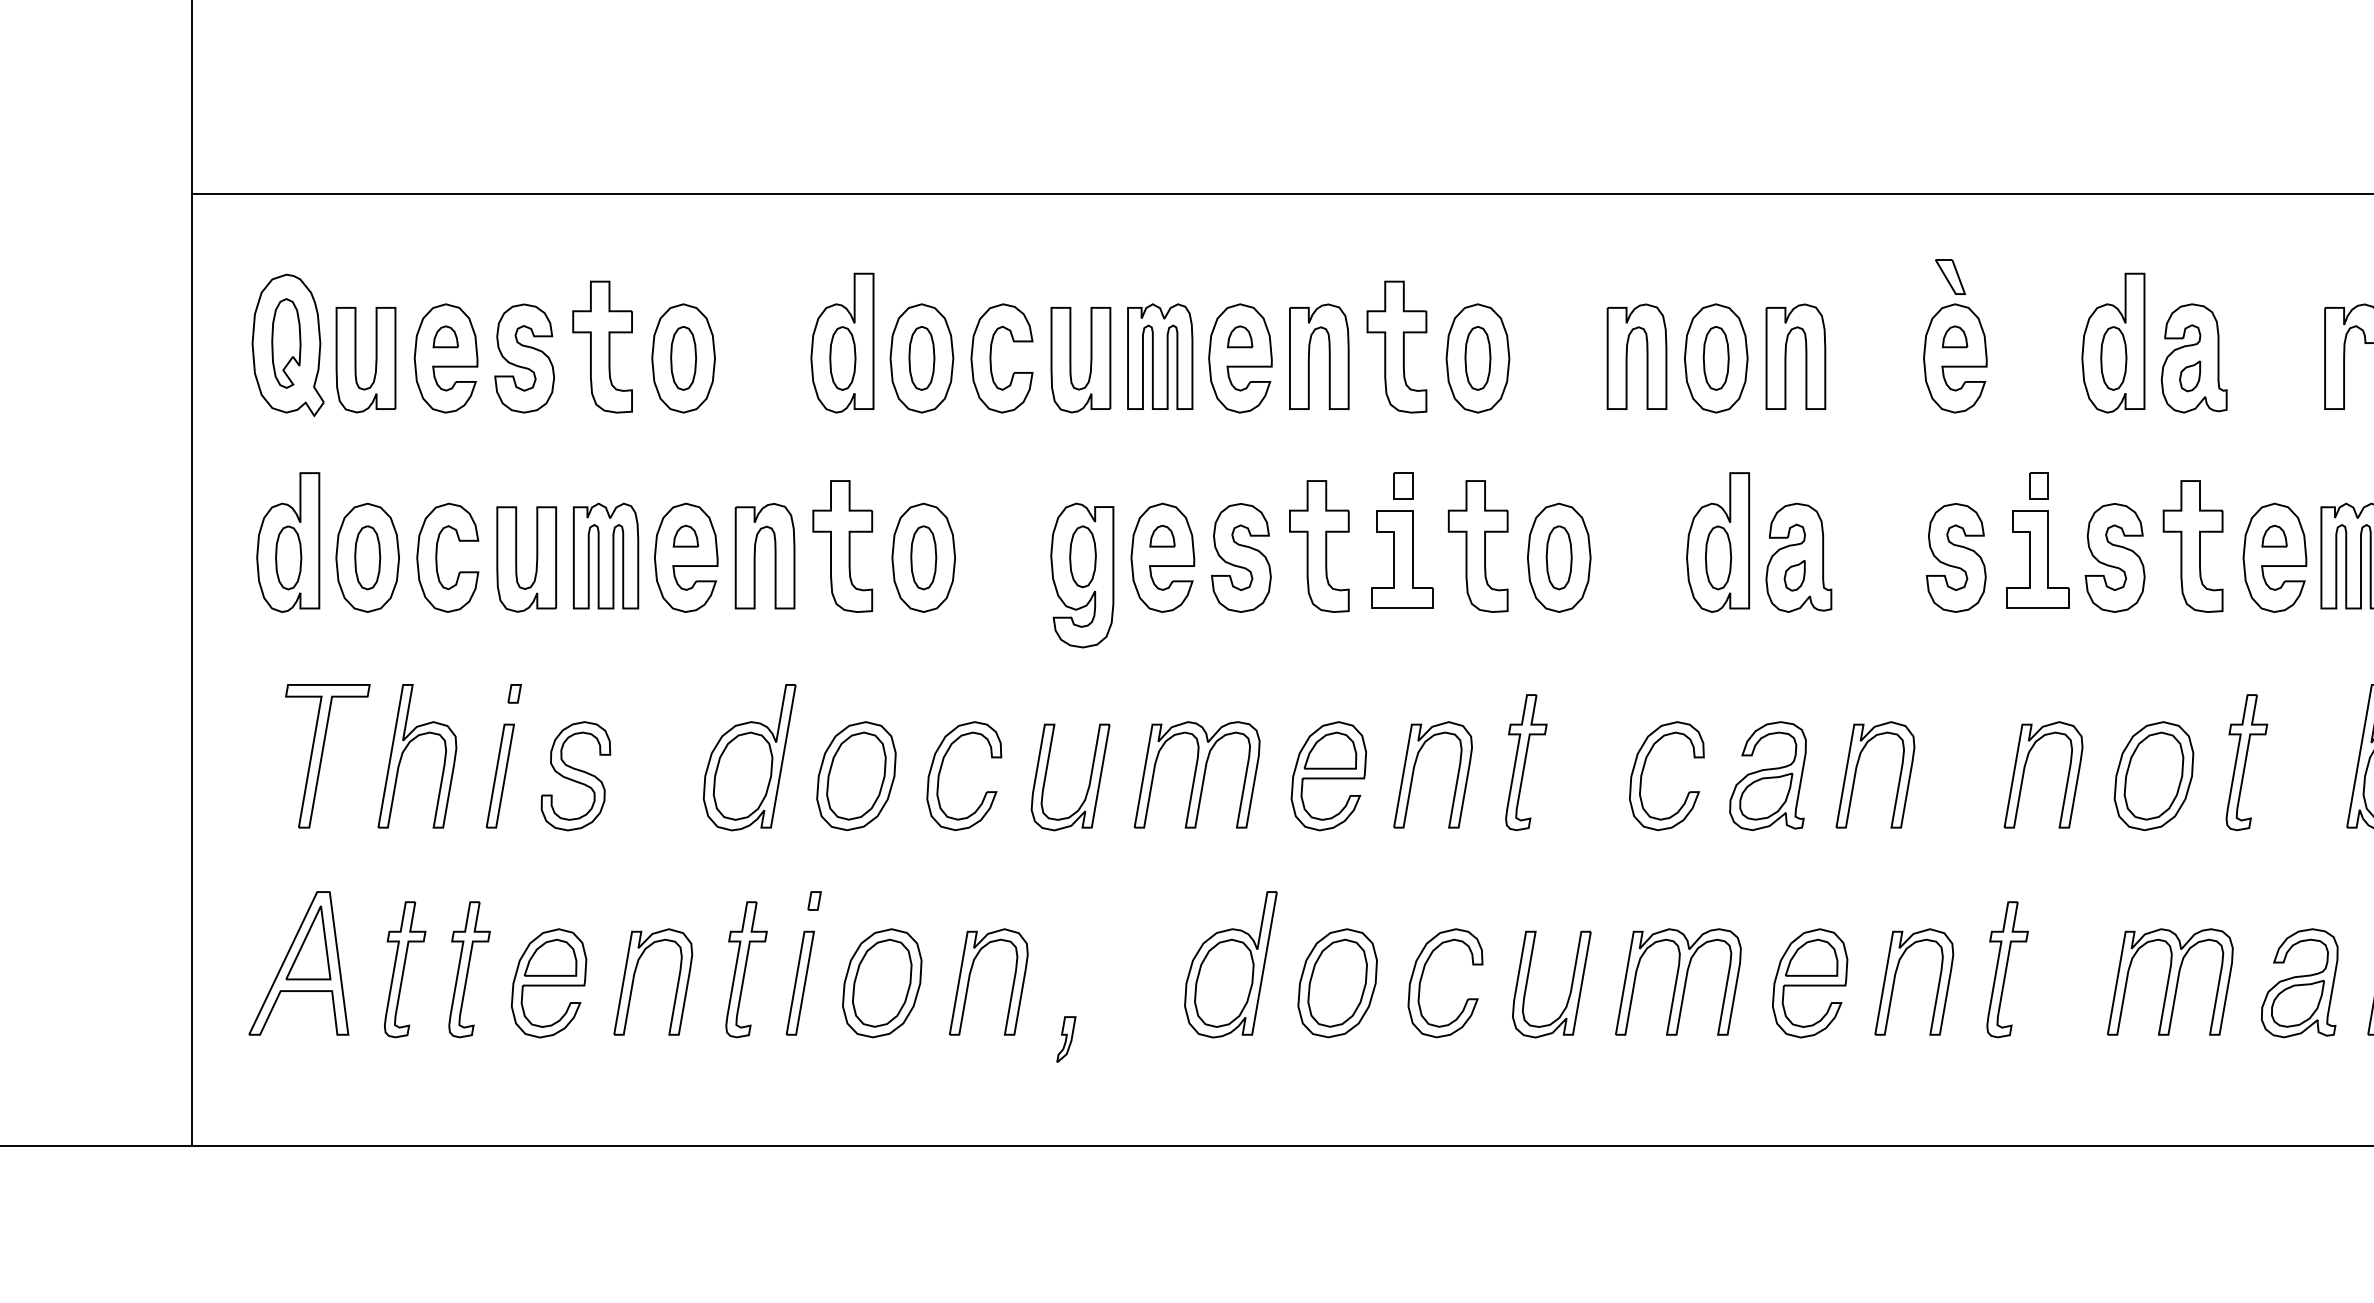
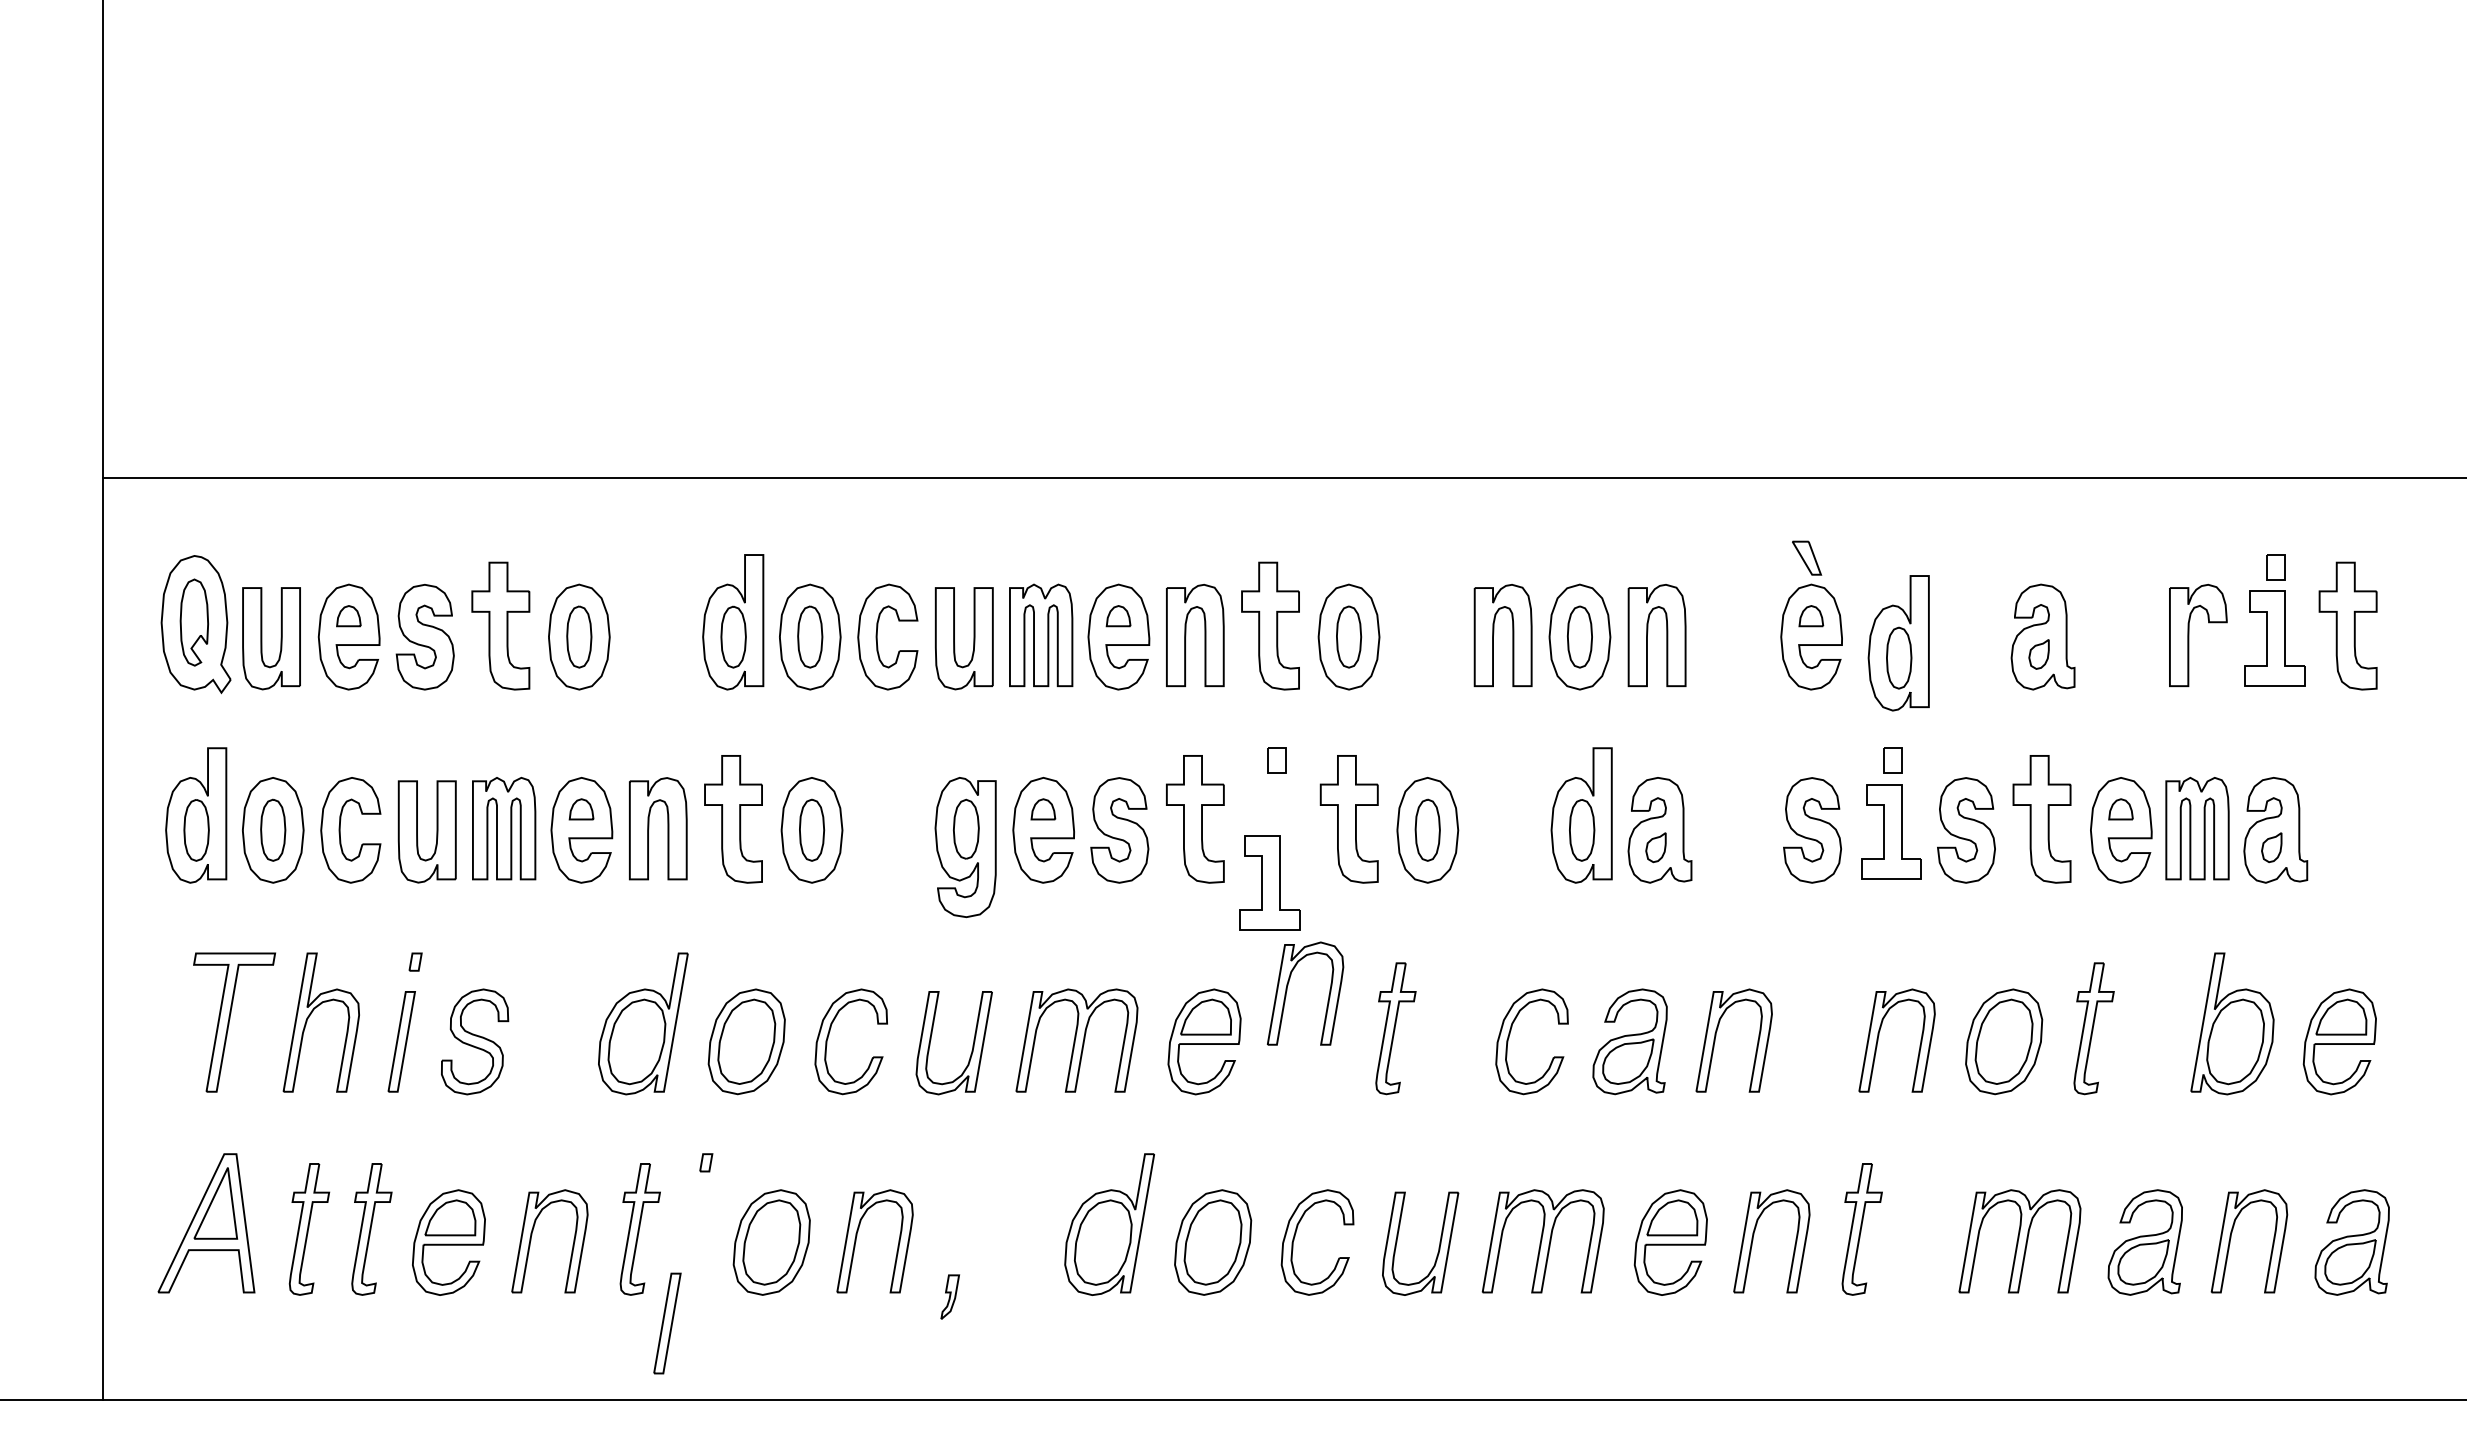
part: (2113, 343) -> (1898, 643), moved
part: (1402, 559) -> (1269, 882), moved
part: (1414, 772) -> (1287, 991), moved
part: (800, 983) -> (667, 1323), moved

